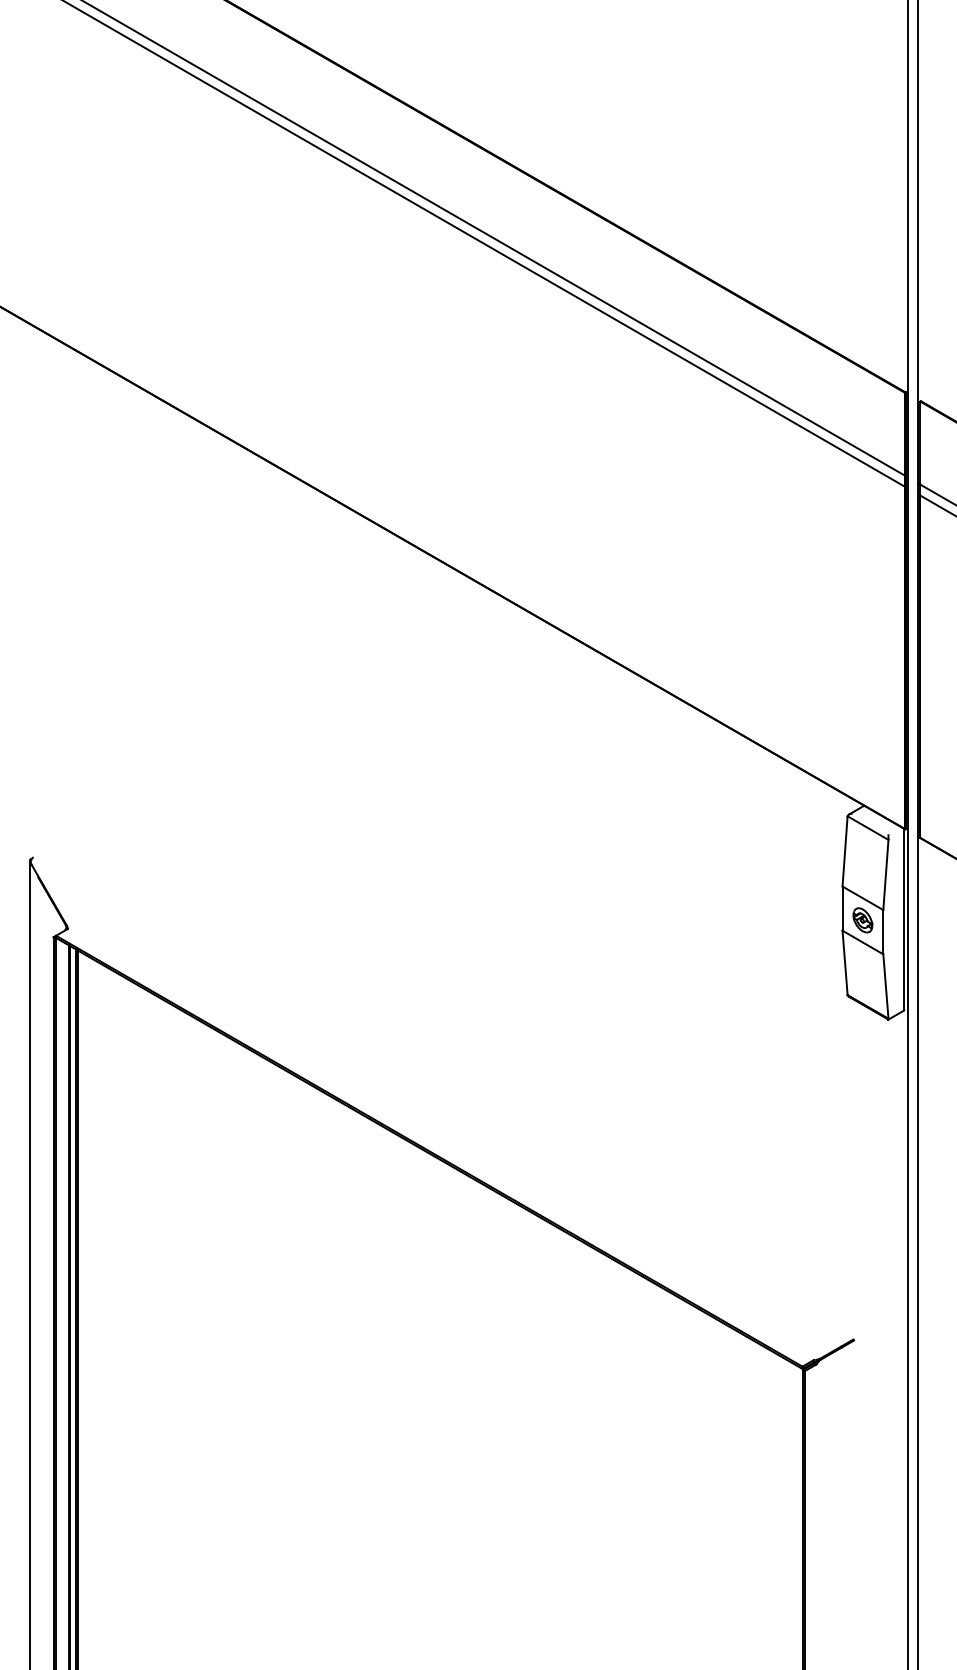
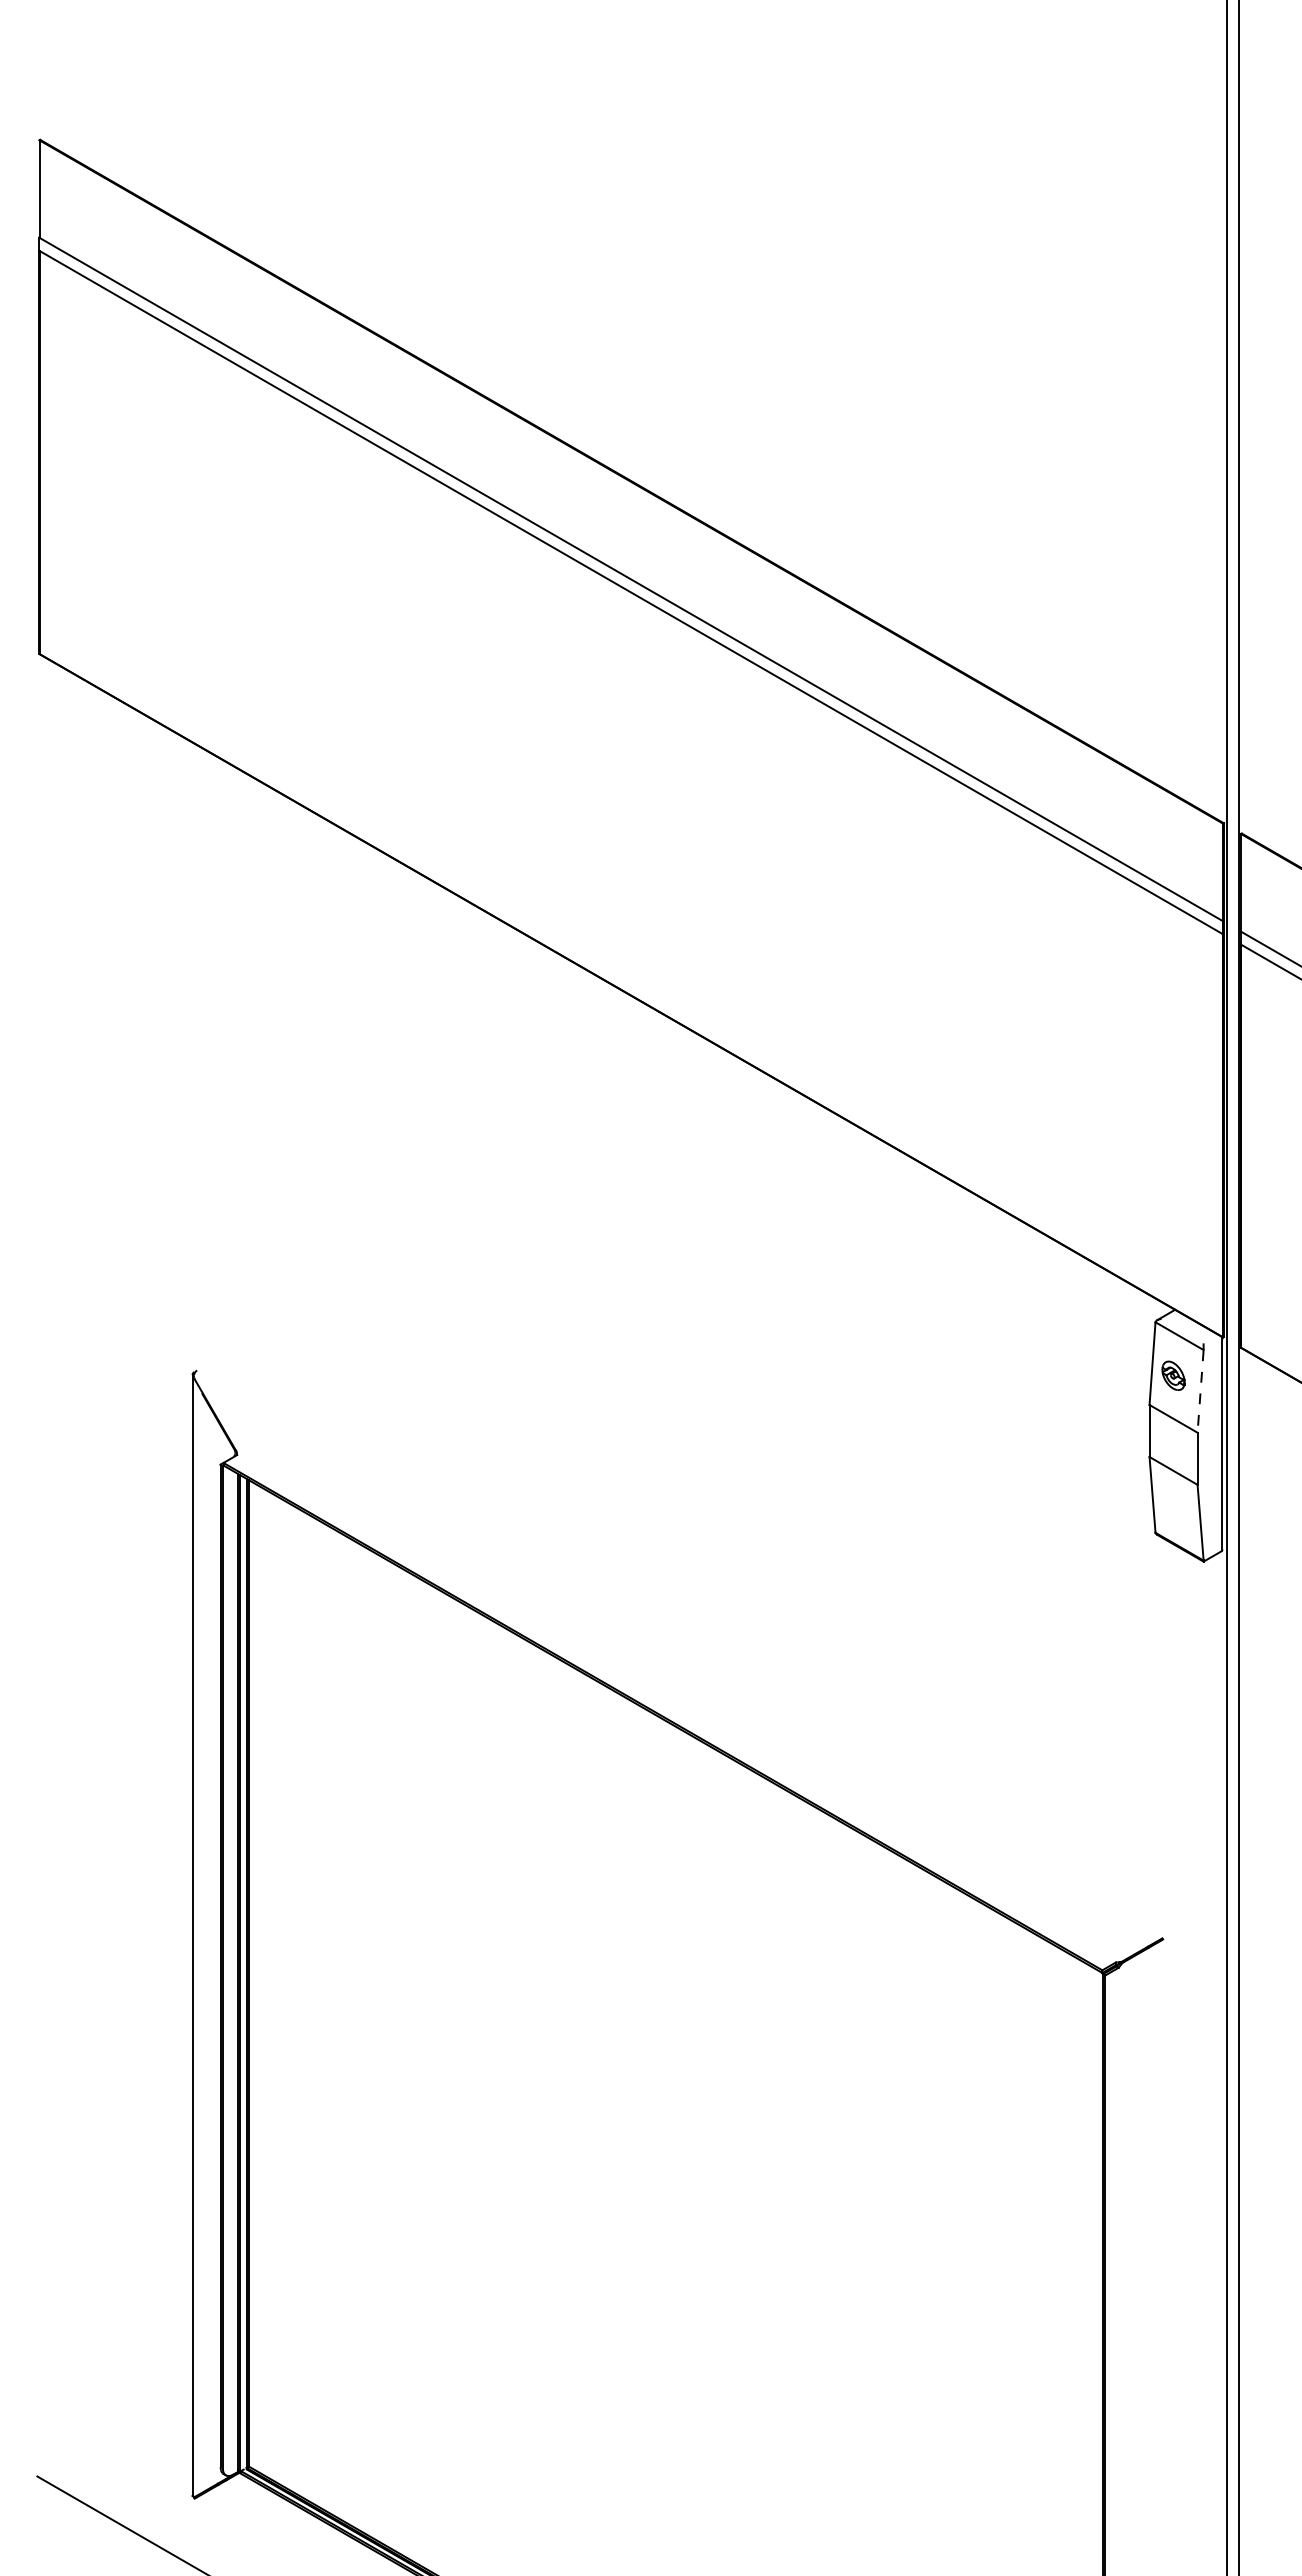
line: (885, 875) -> (1200, 1392), solid -> dashed
part: (862, 920) -> (1173, 1375), moved

